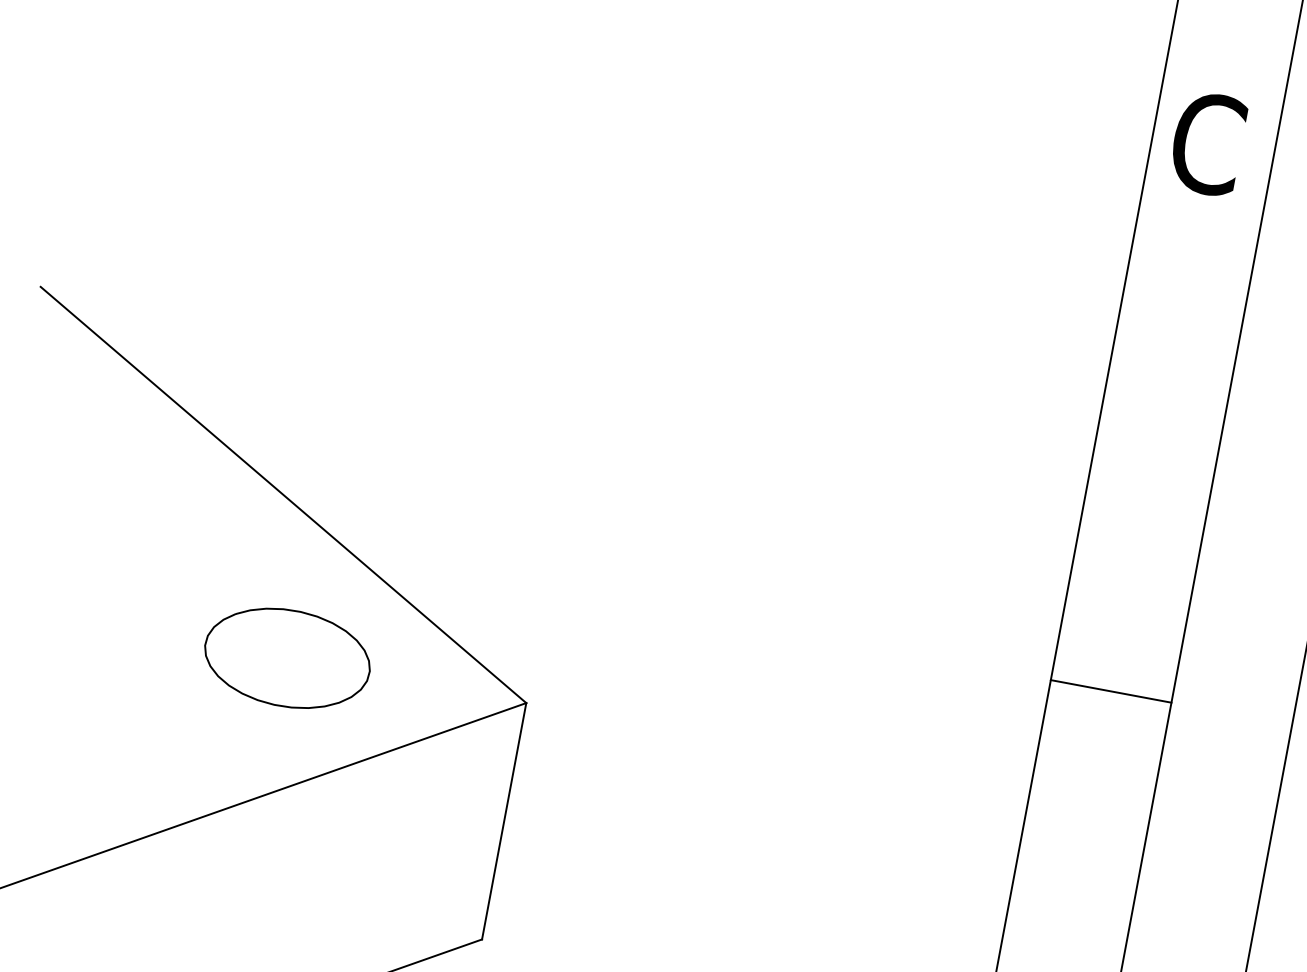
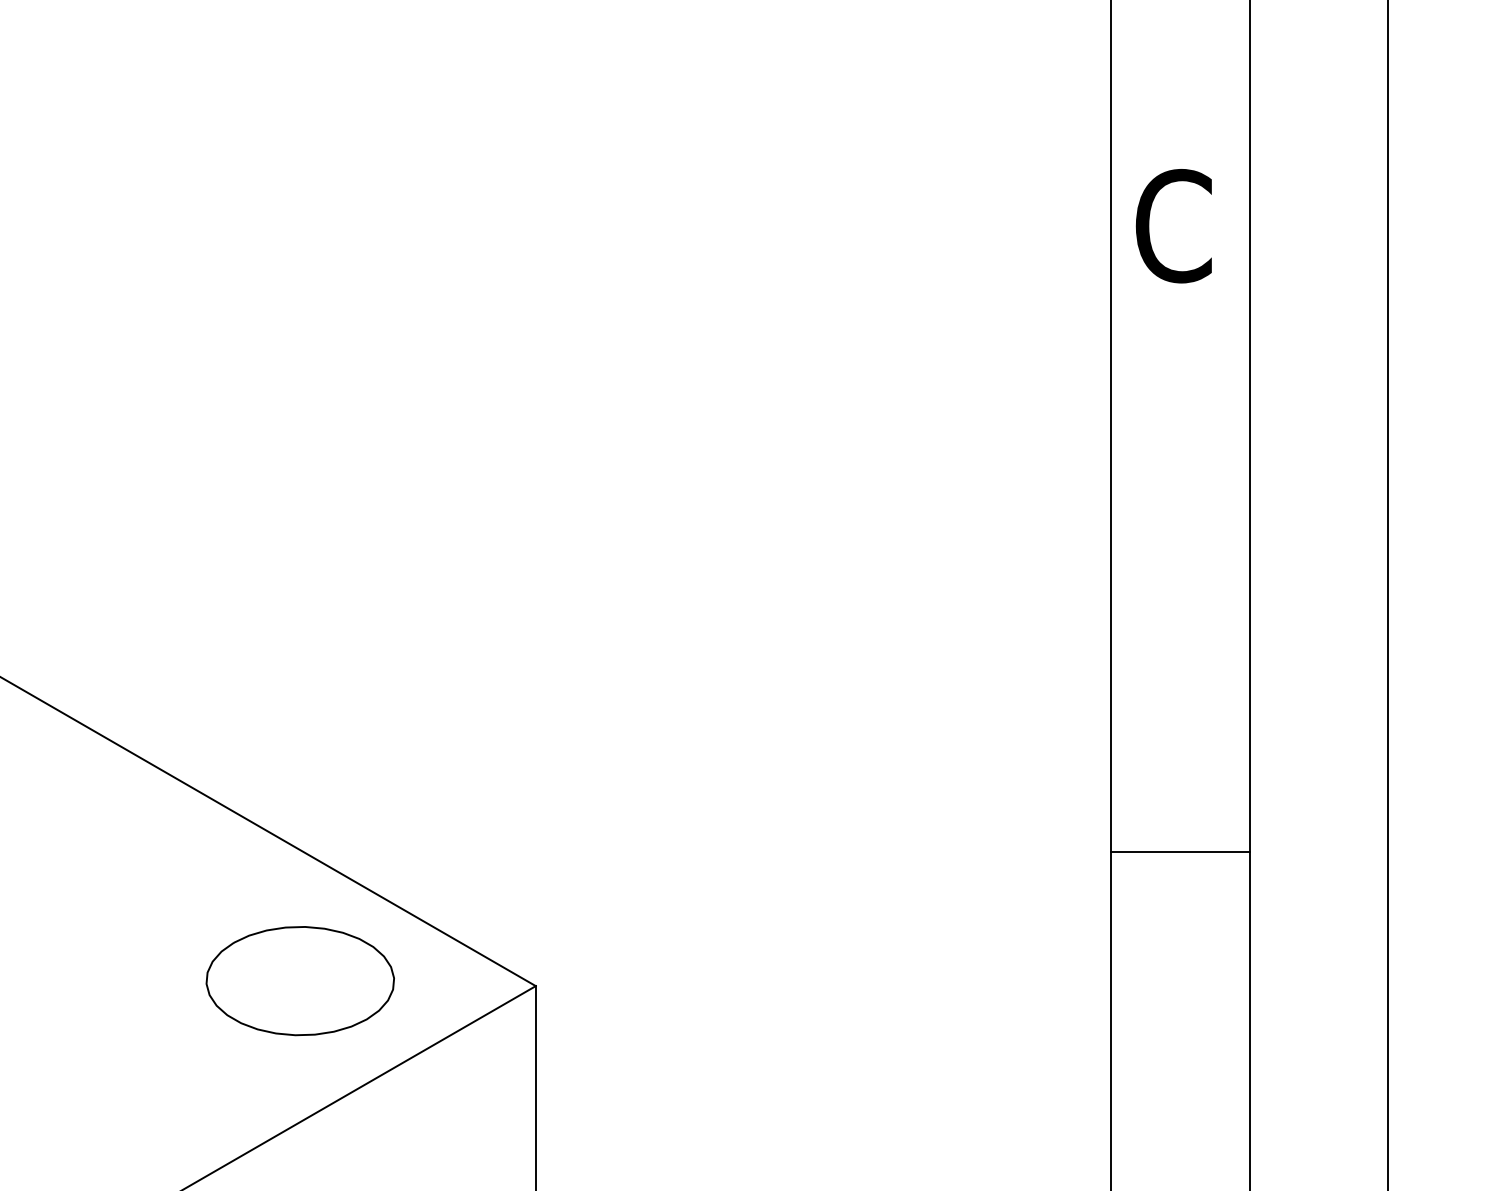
part: (286, 658) -> (299, 981), moved

